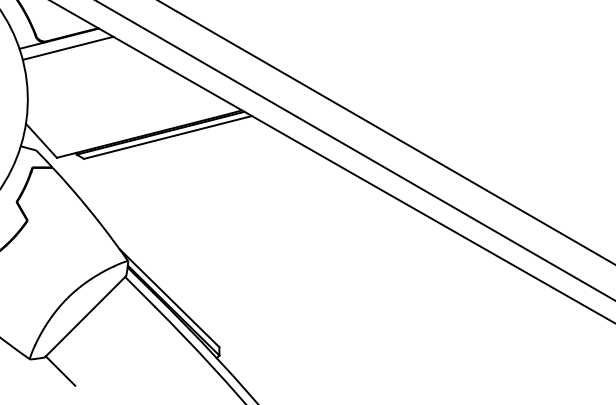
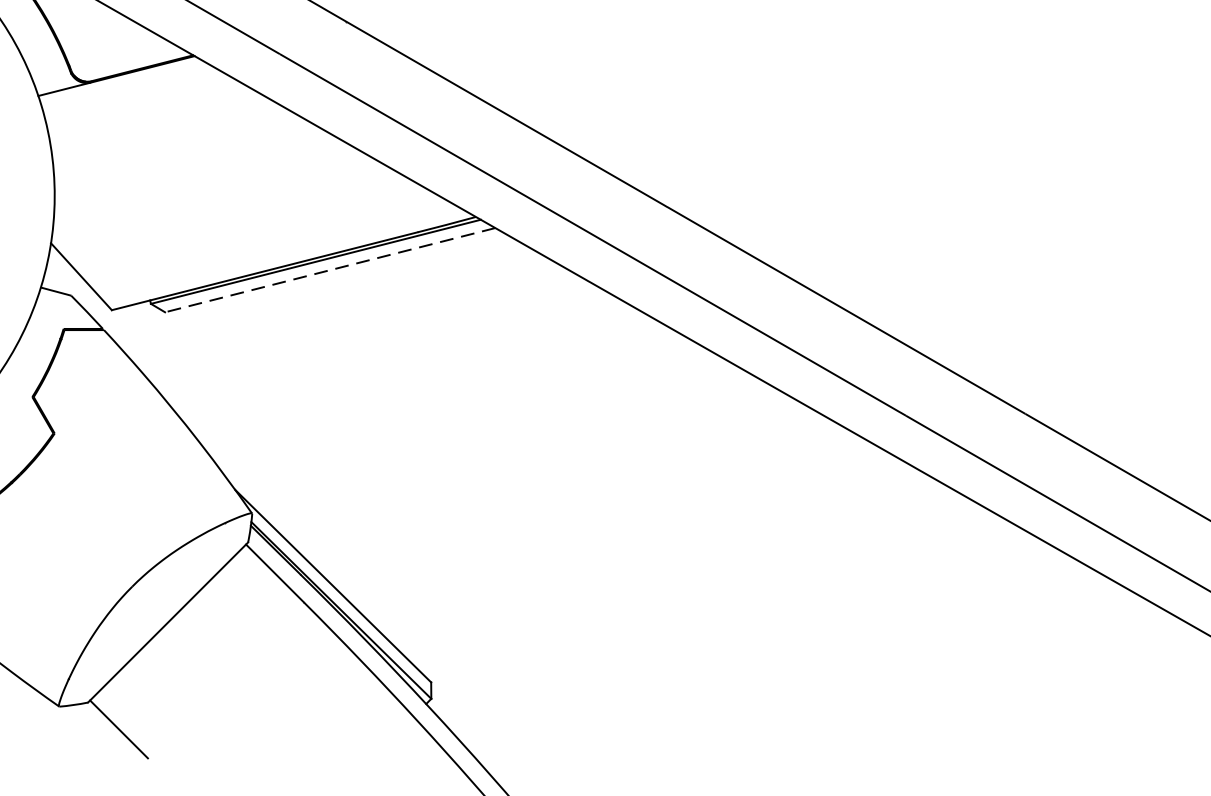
line: (67, 47) -> (132, 93), removed
line: (167, 137) -> (329, 270), solid -> dashed

